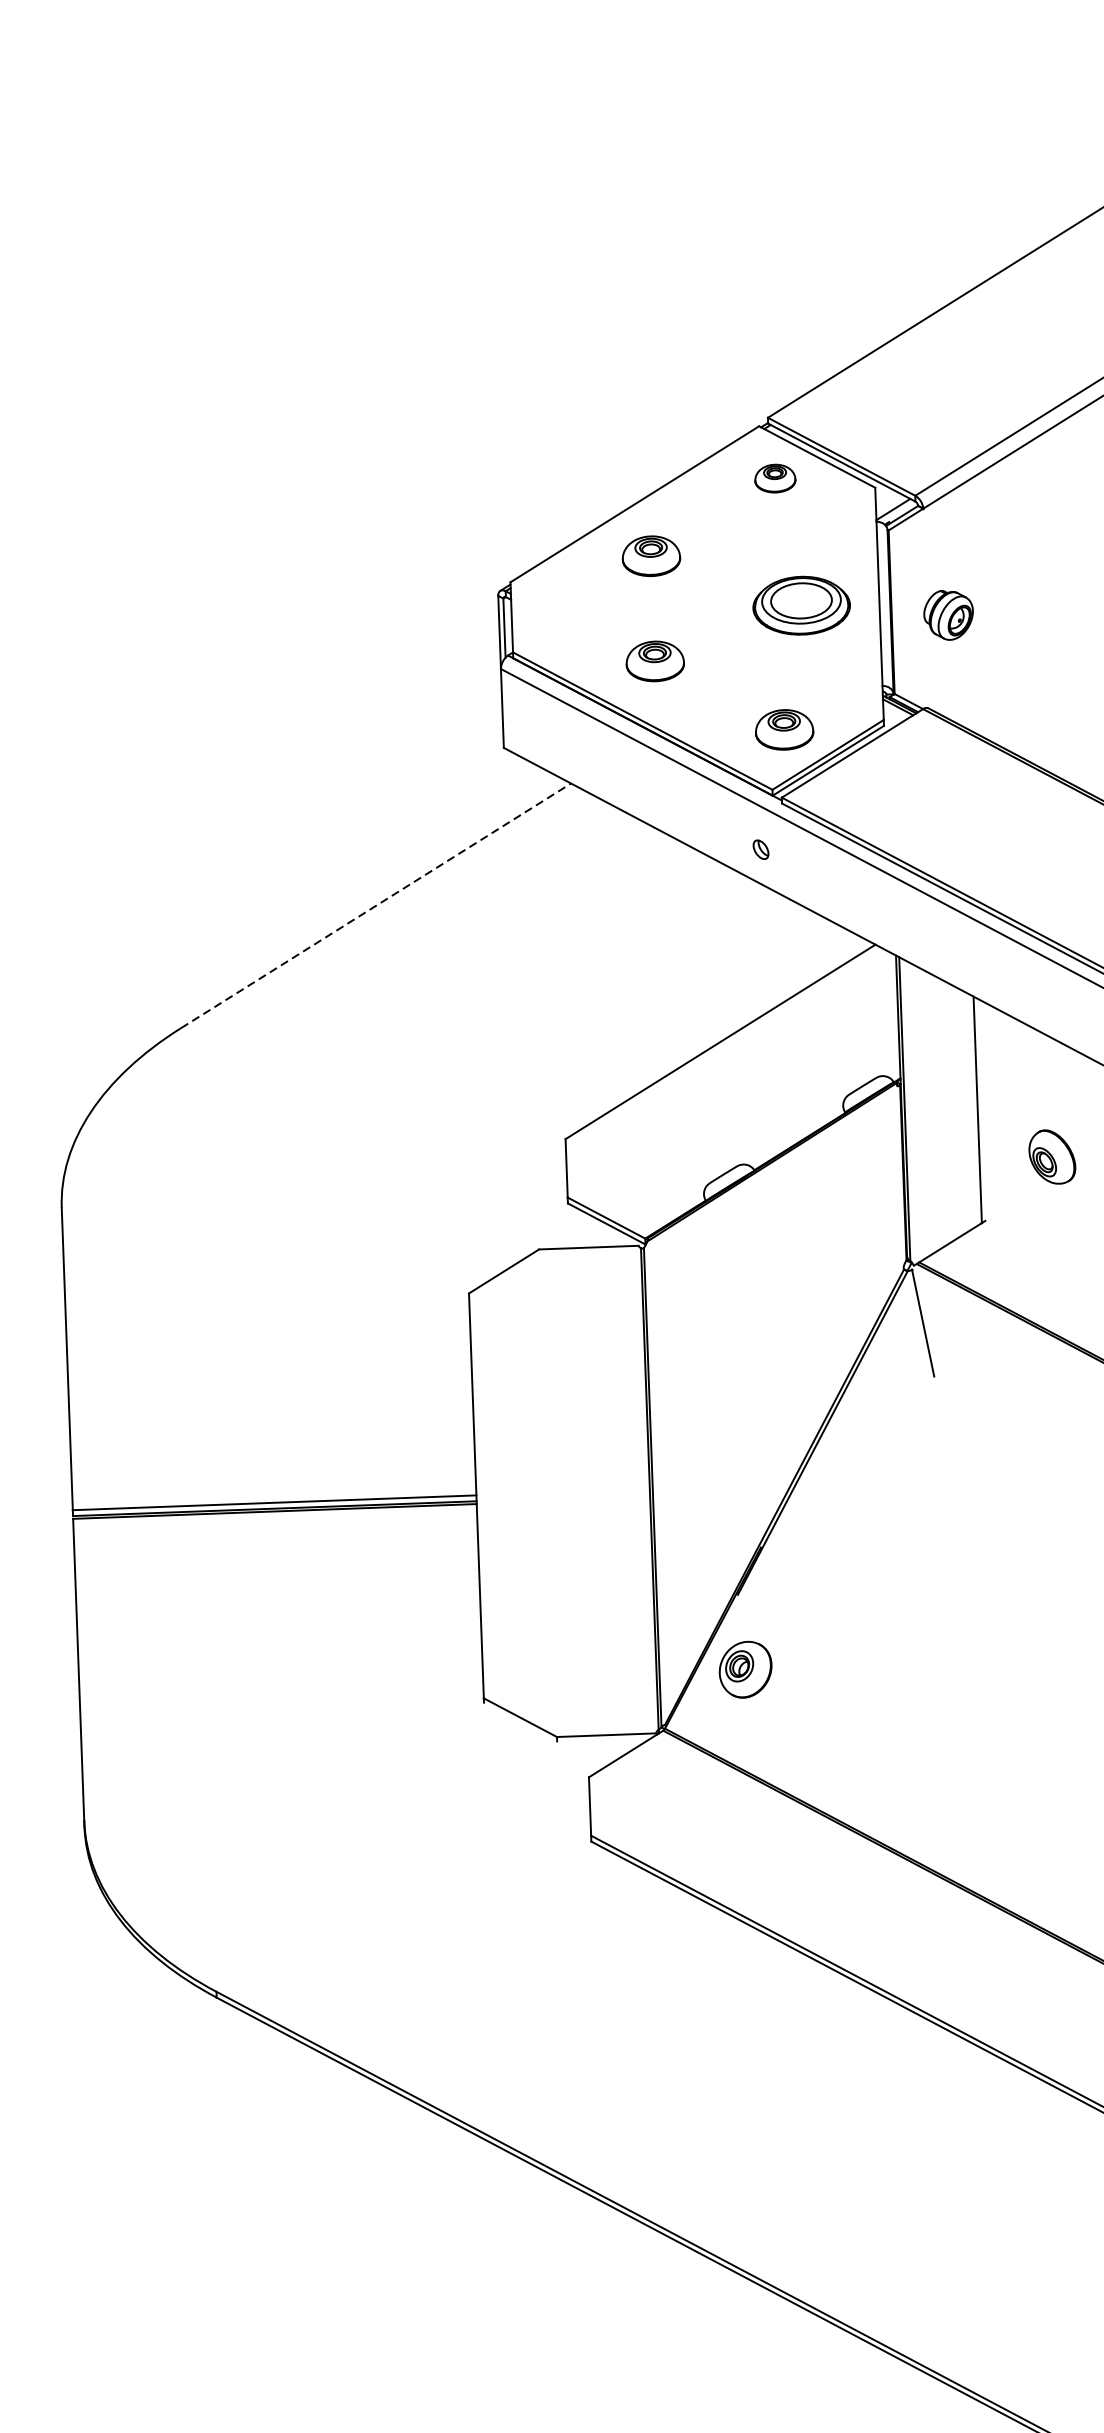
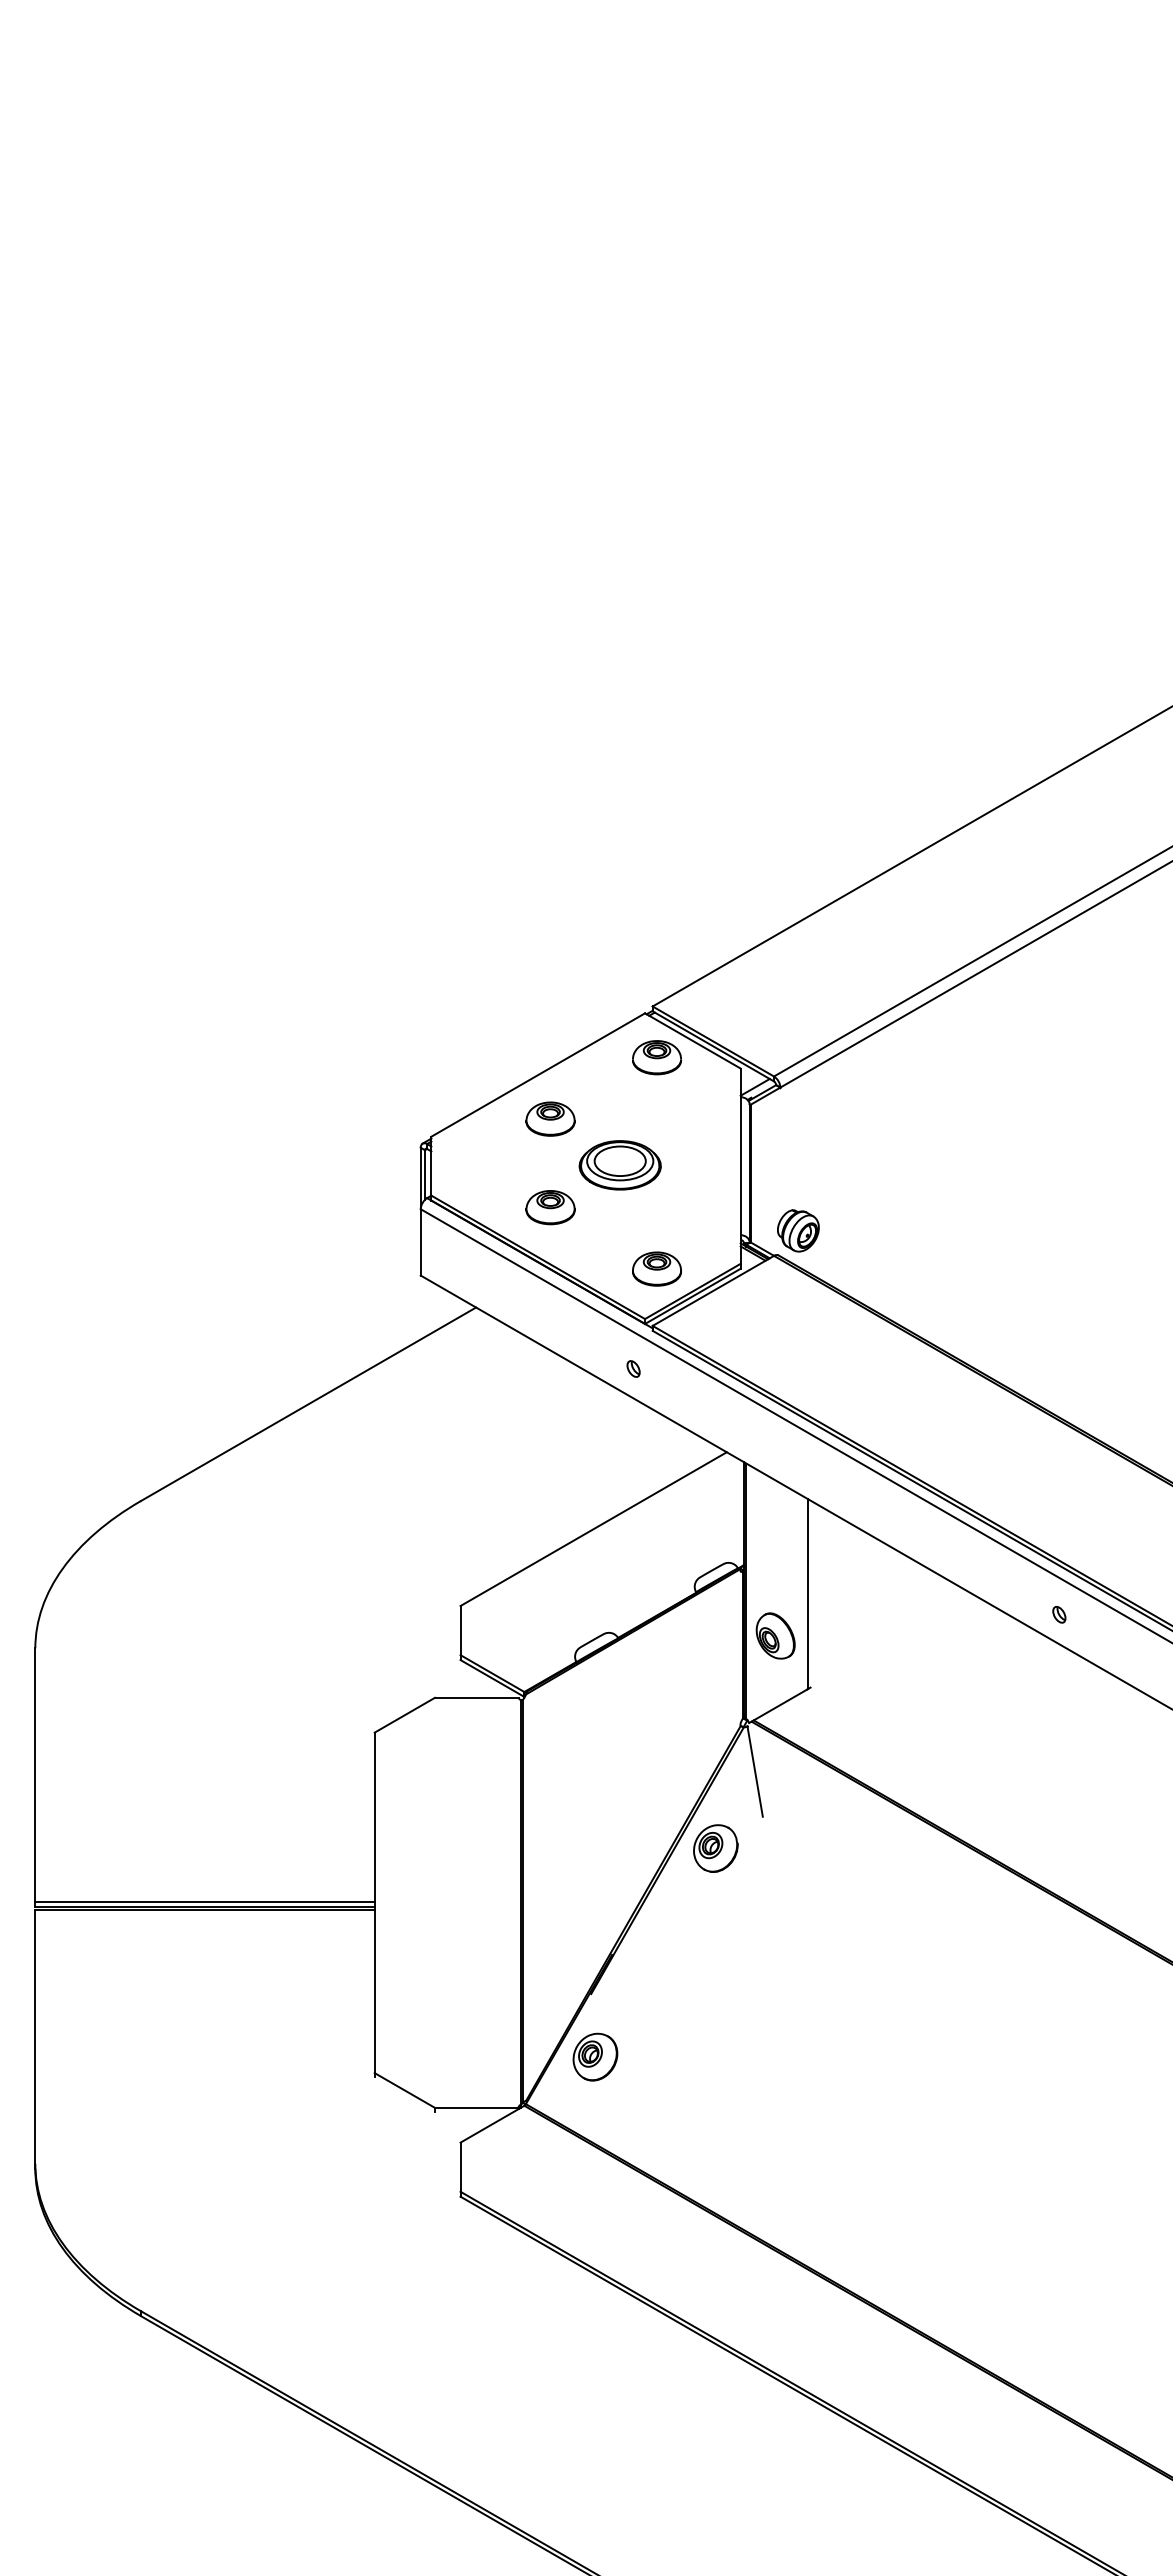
part: (774, 478) -> (656, 1057), size x1.43
part: (800, 605) -> (619, 1165), moved
part: (948, 614) -> (798, 1230), moved
line: (377, 904) -> (309, 1403), dashed -> solid
part: (1052, 1156) -> (775, 1635), moved
part: (879, 1416) -> (715, 1848), added

